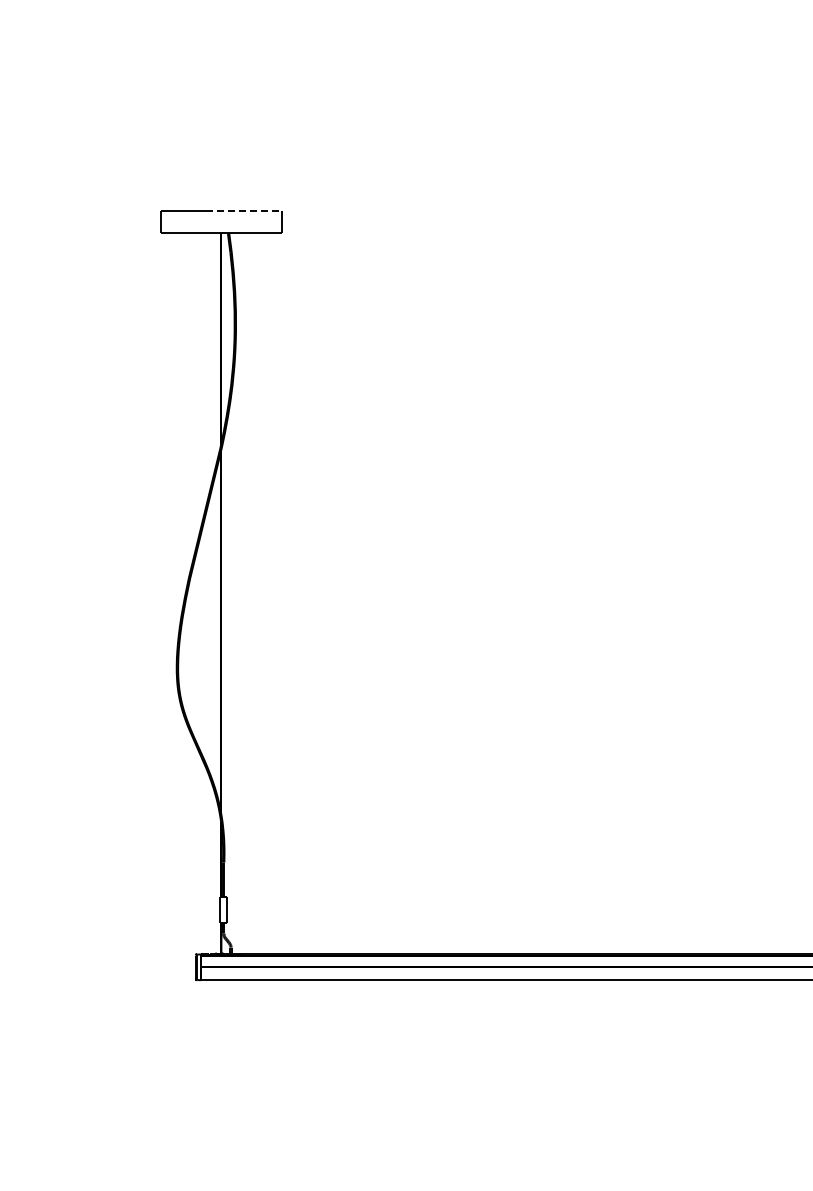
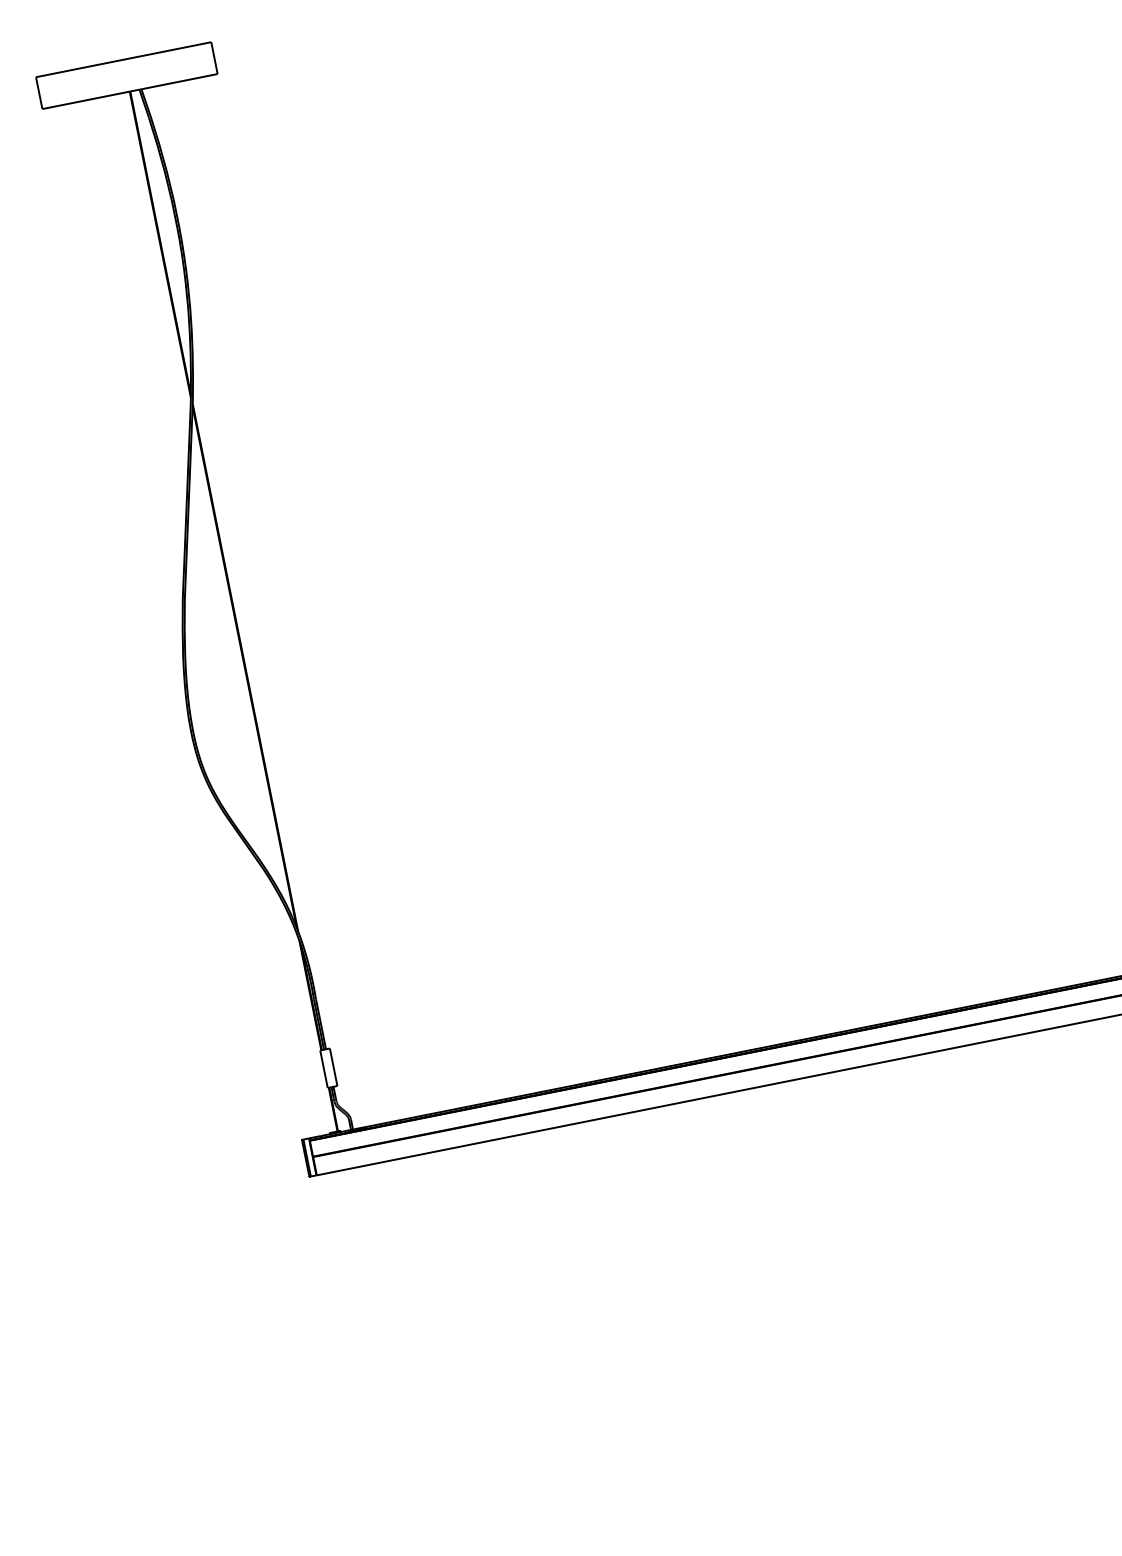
line: (244, 210) -> (157, 52), dashed -> solid

